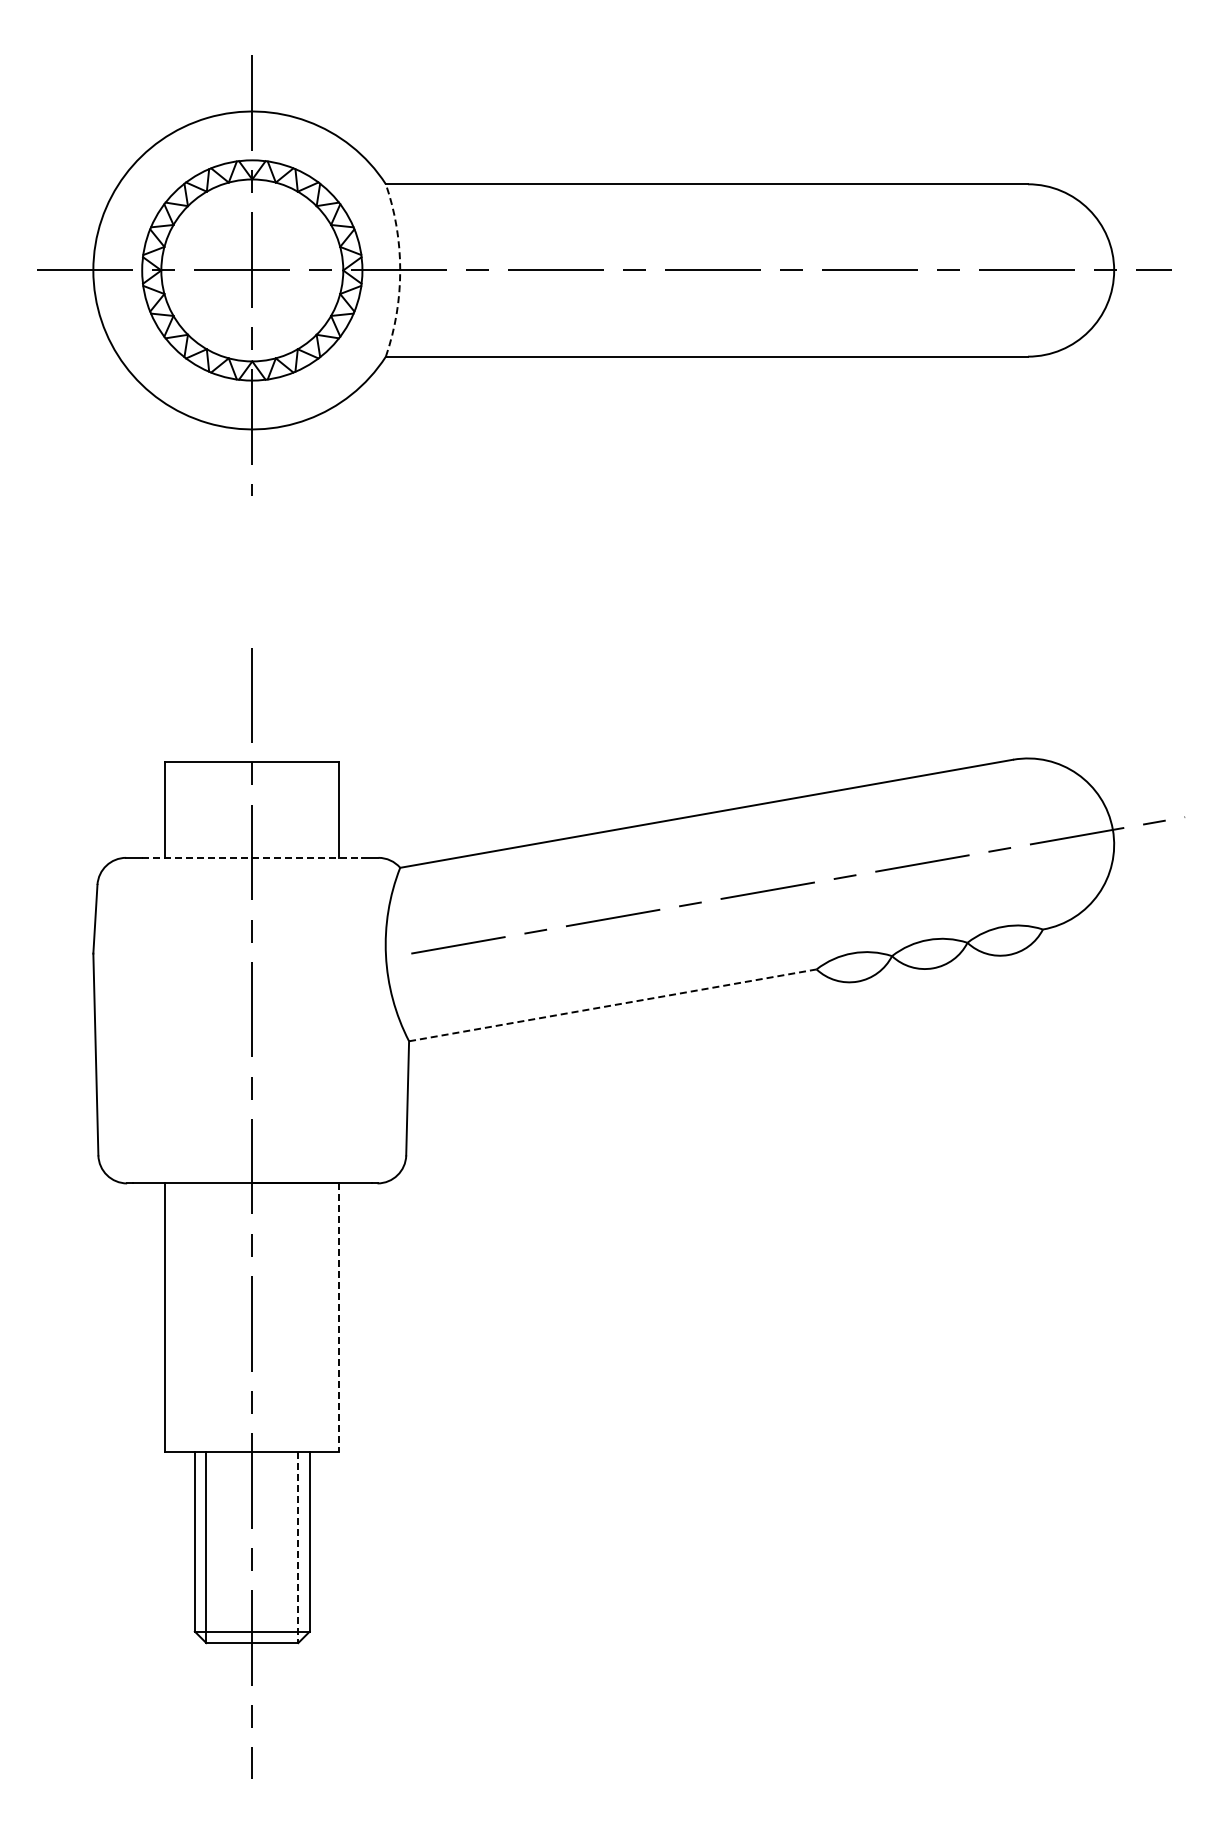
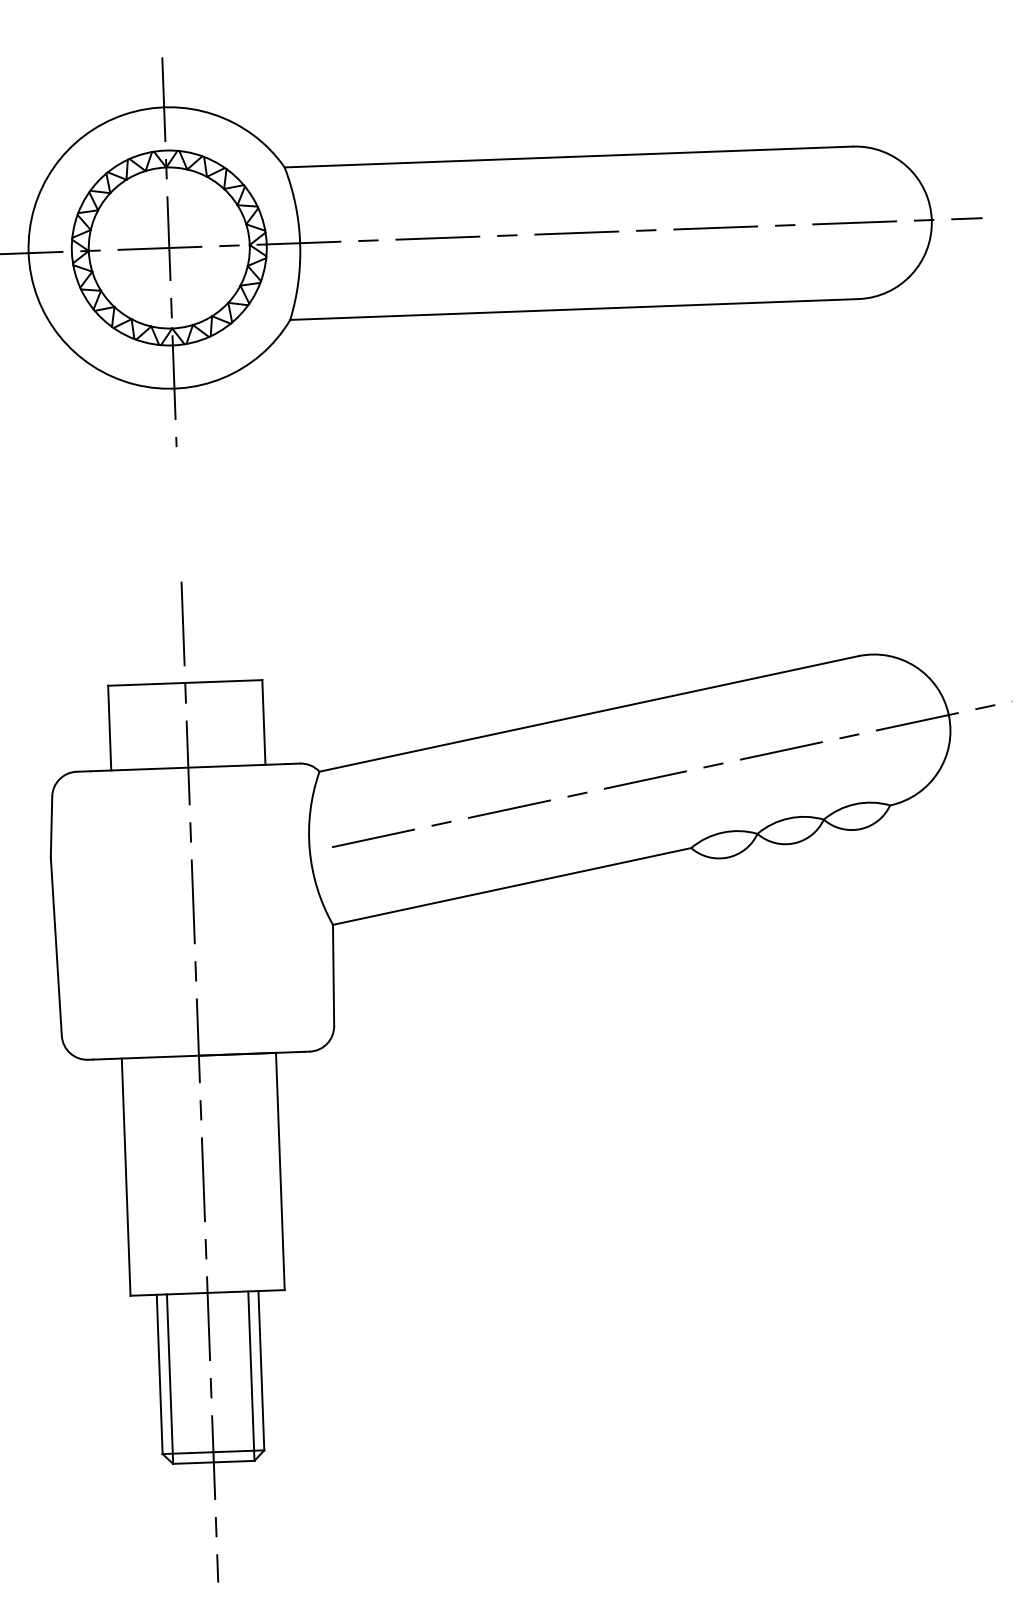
arc: (400, 270) -> (300, 243), dashed -> solid
line: (252, 857) -> (188, 767), dashed -> solid
line: (612, 1005) -> (511, 886), dashed -> solid
line: (339, 1318) -> (280, 1172), dashed -> solid
line: (298, 1547) -> (251, 1376), dashed -> solid

